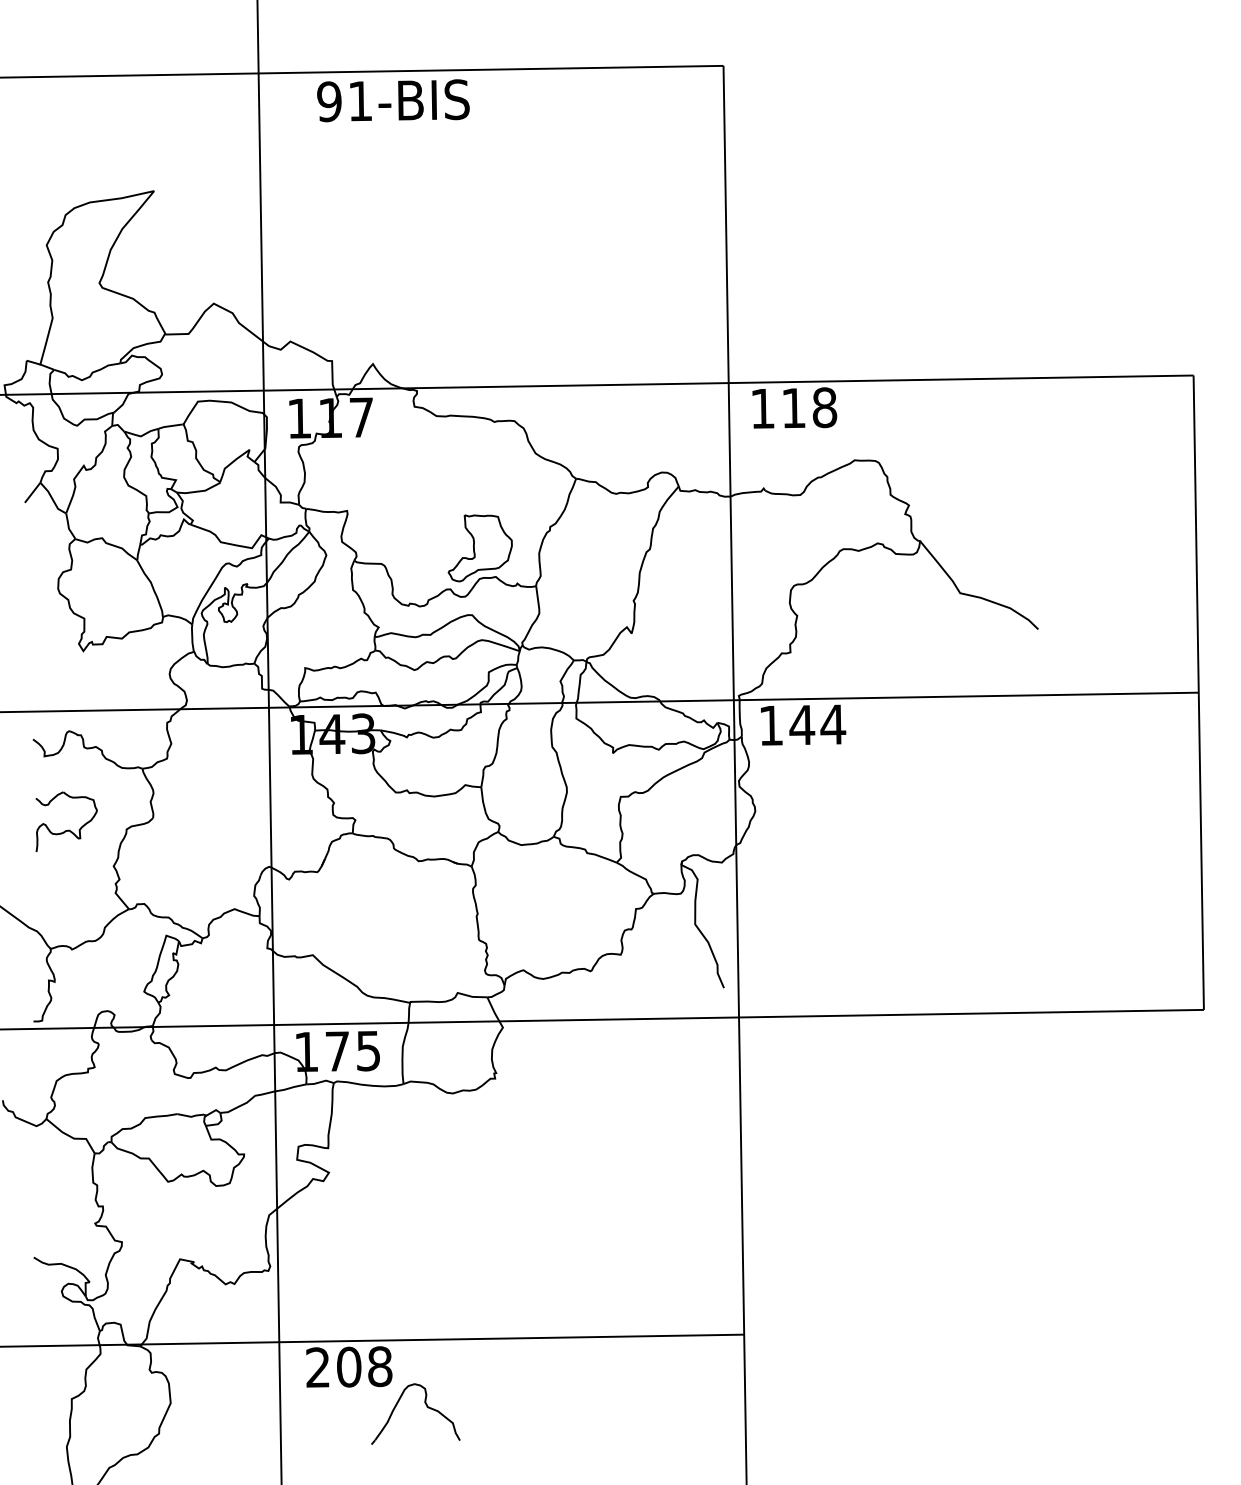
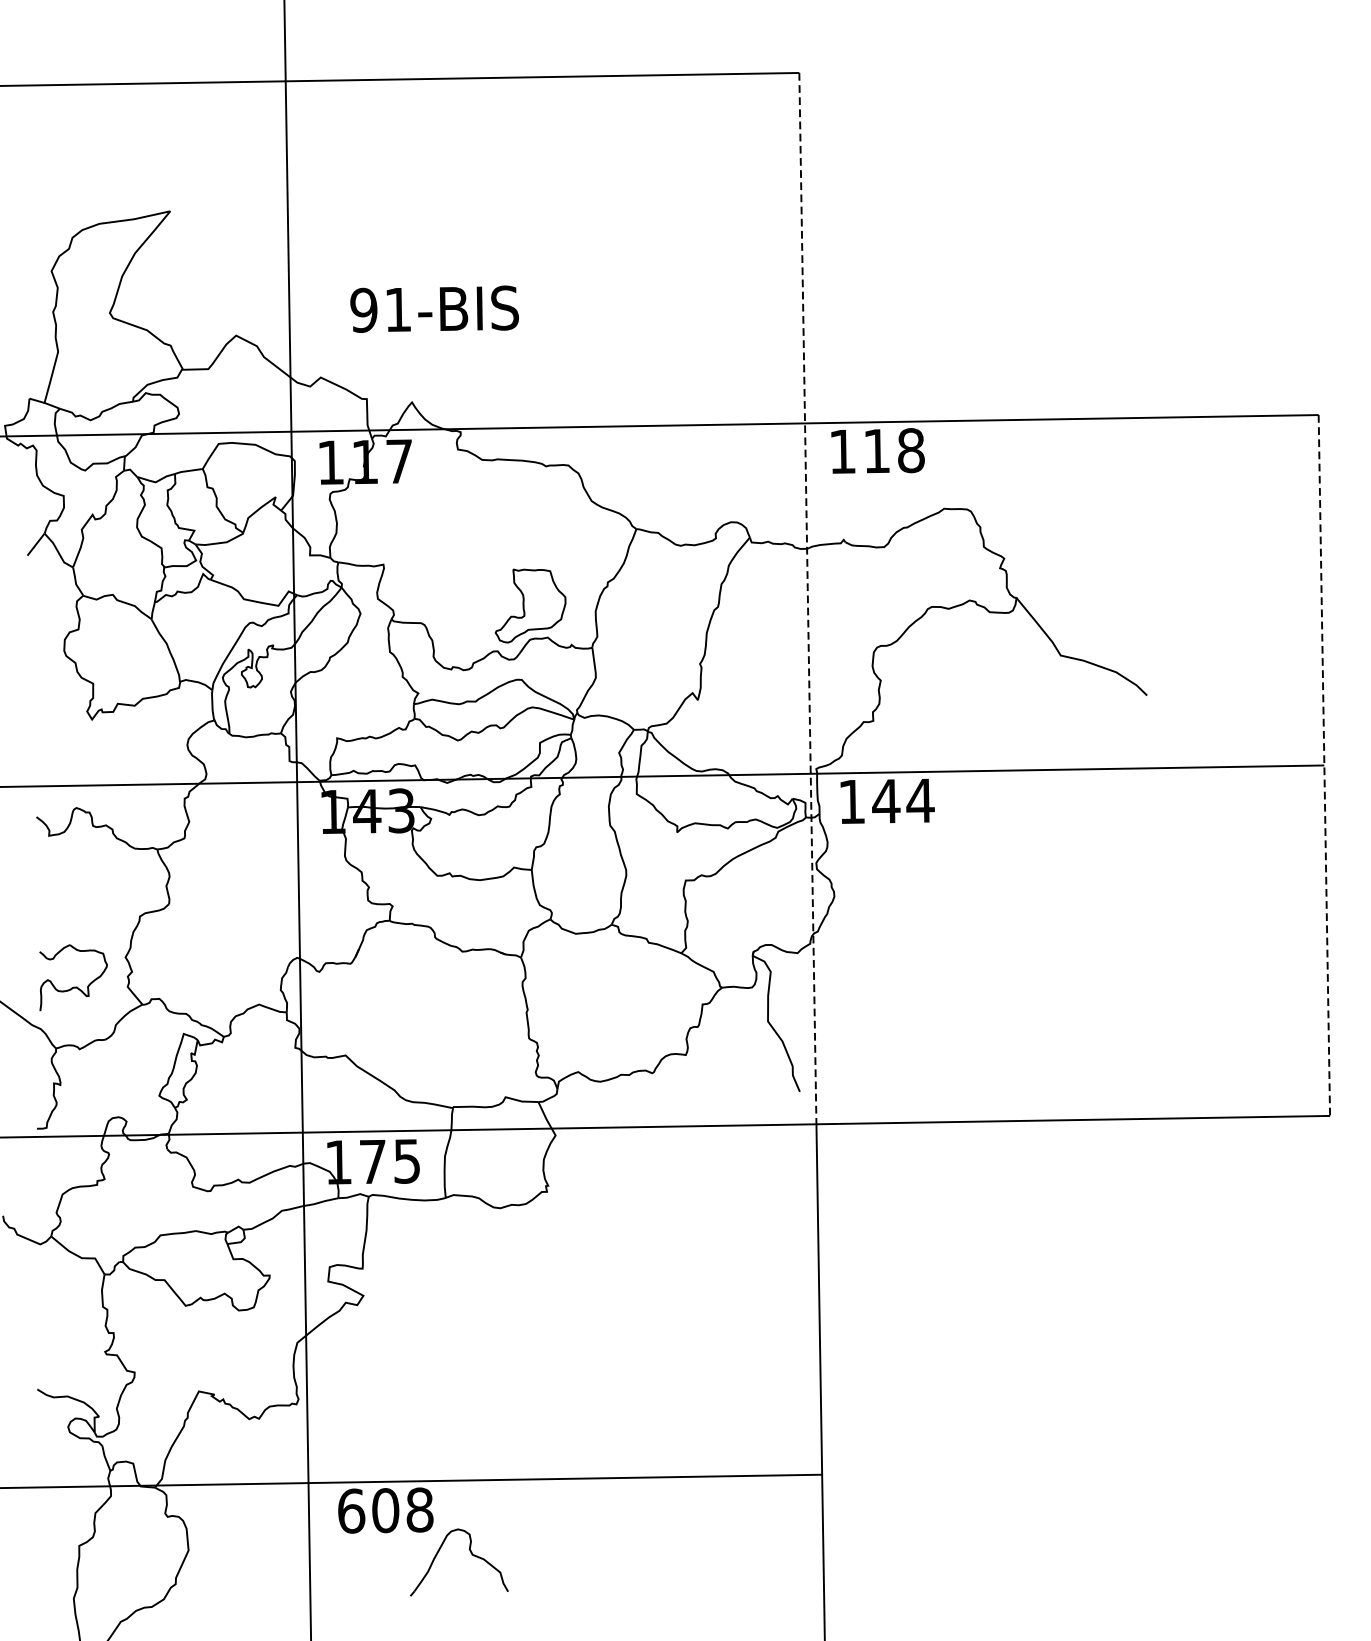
text: (393, 100) -> (434, 308), moved
line: (731, 541) -> (808, 598), solid -> dashed
line: (1198, 693) -> (1324, 766), solid -> dashed
part: (68, 829) -> (75, 986), moved
text: (318, 1367) -> (351, 1511), 208 -> 608

